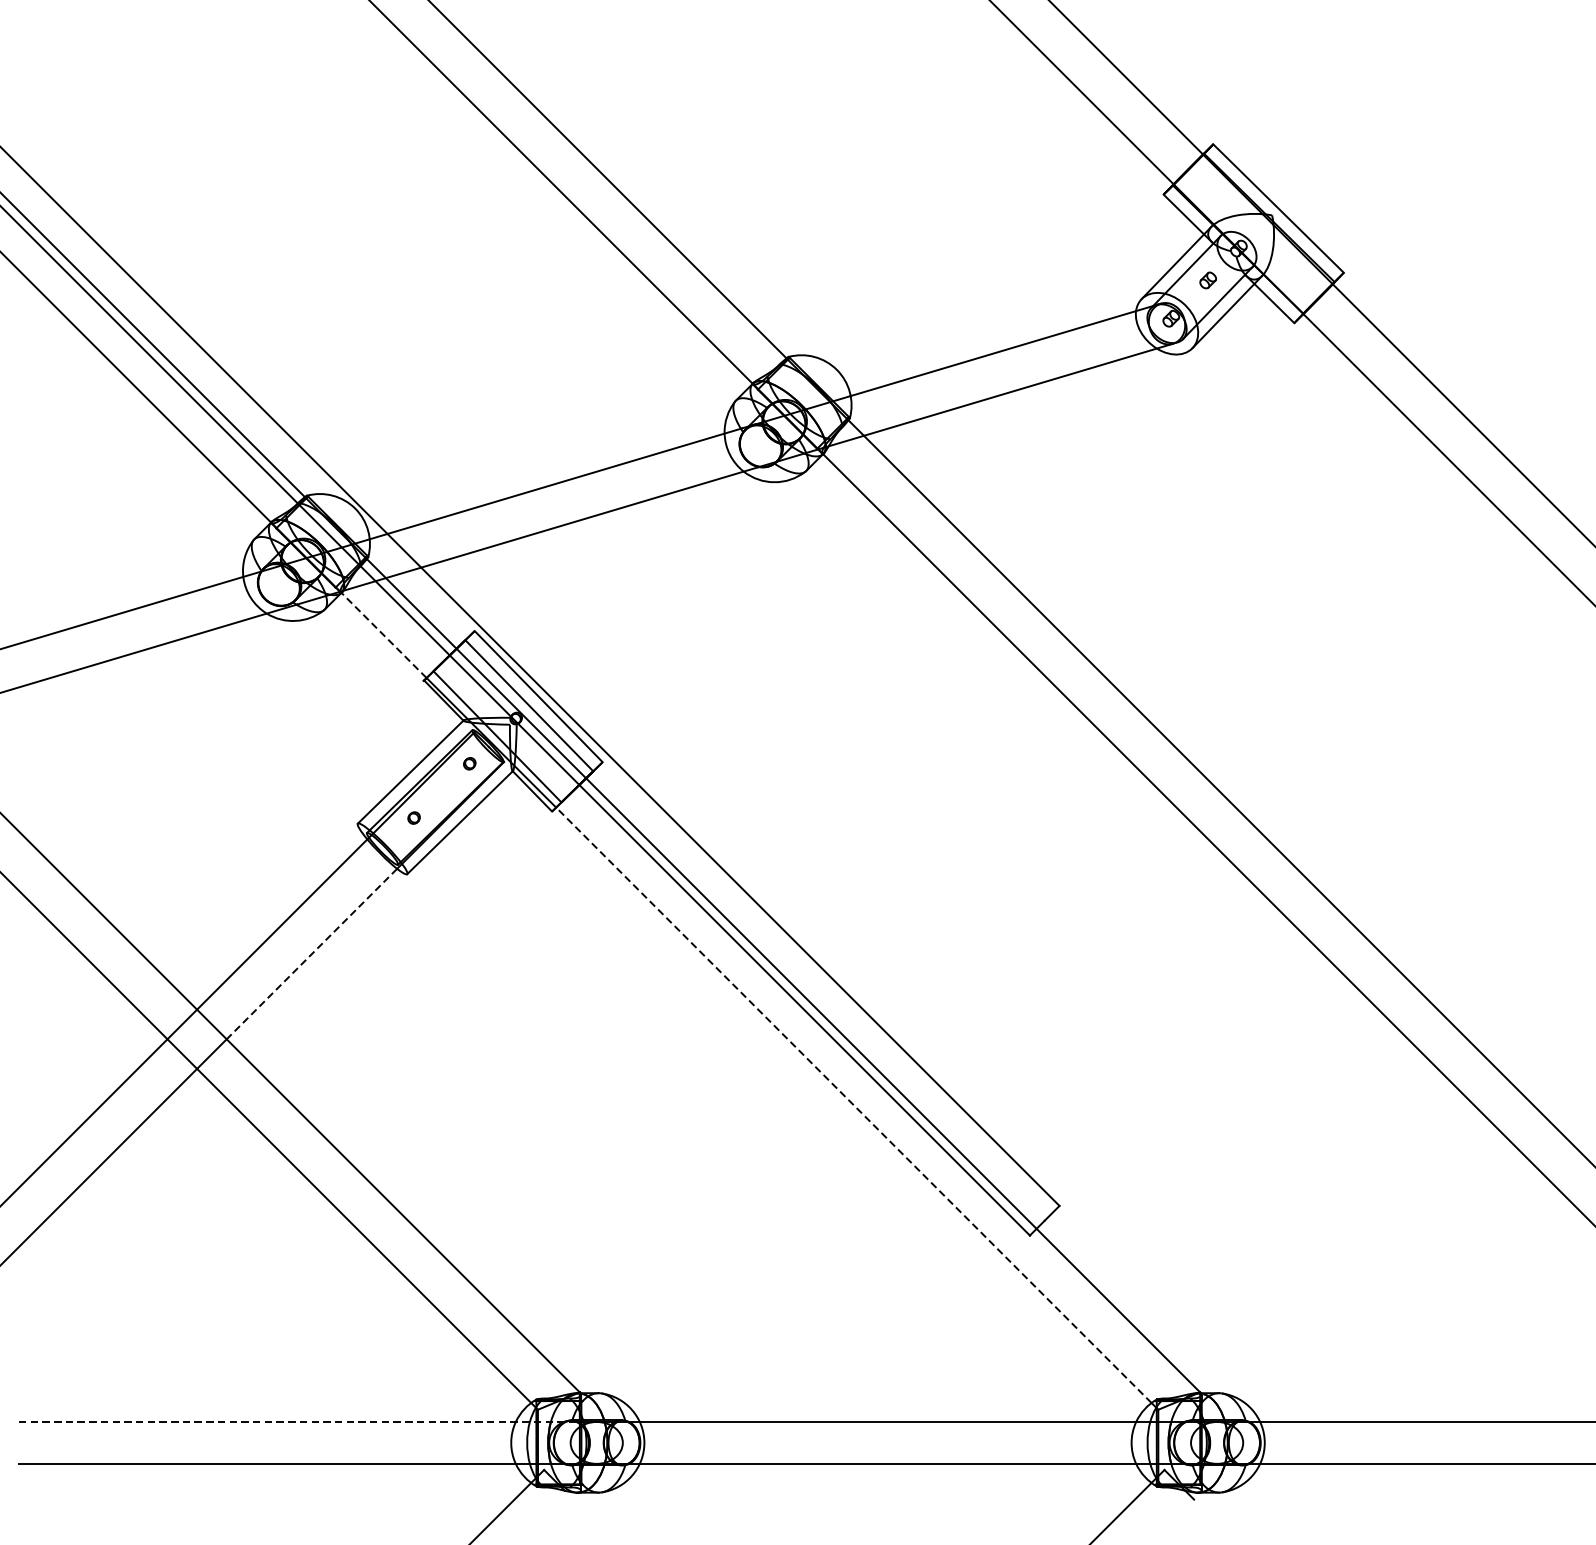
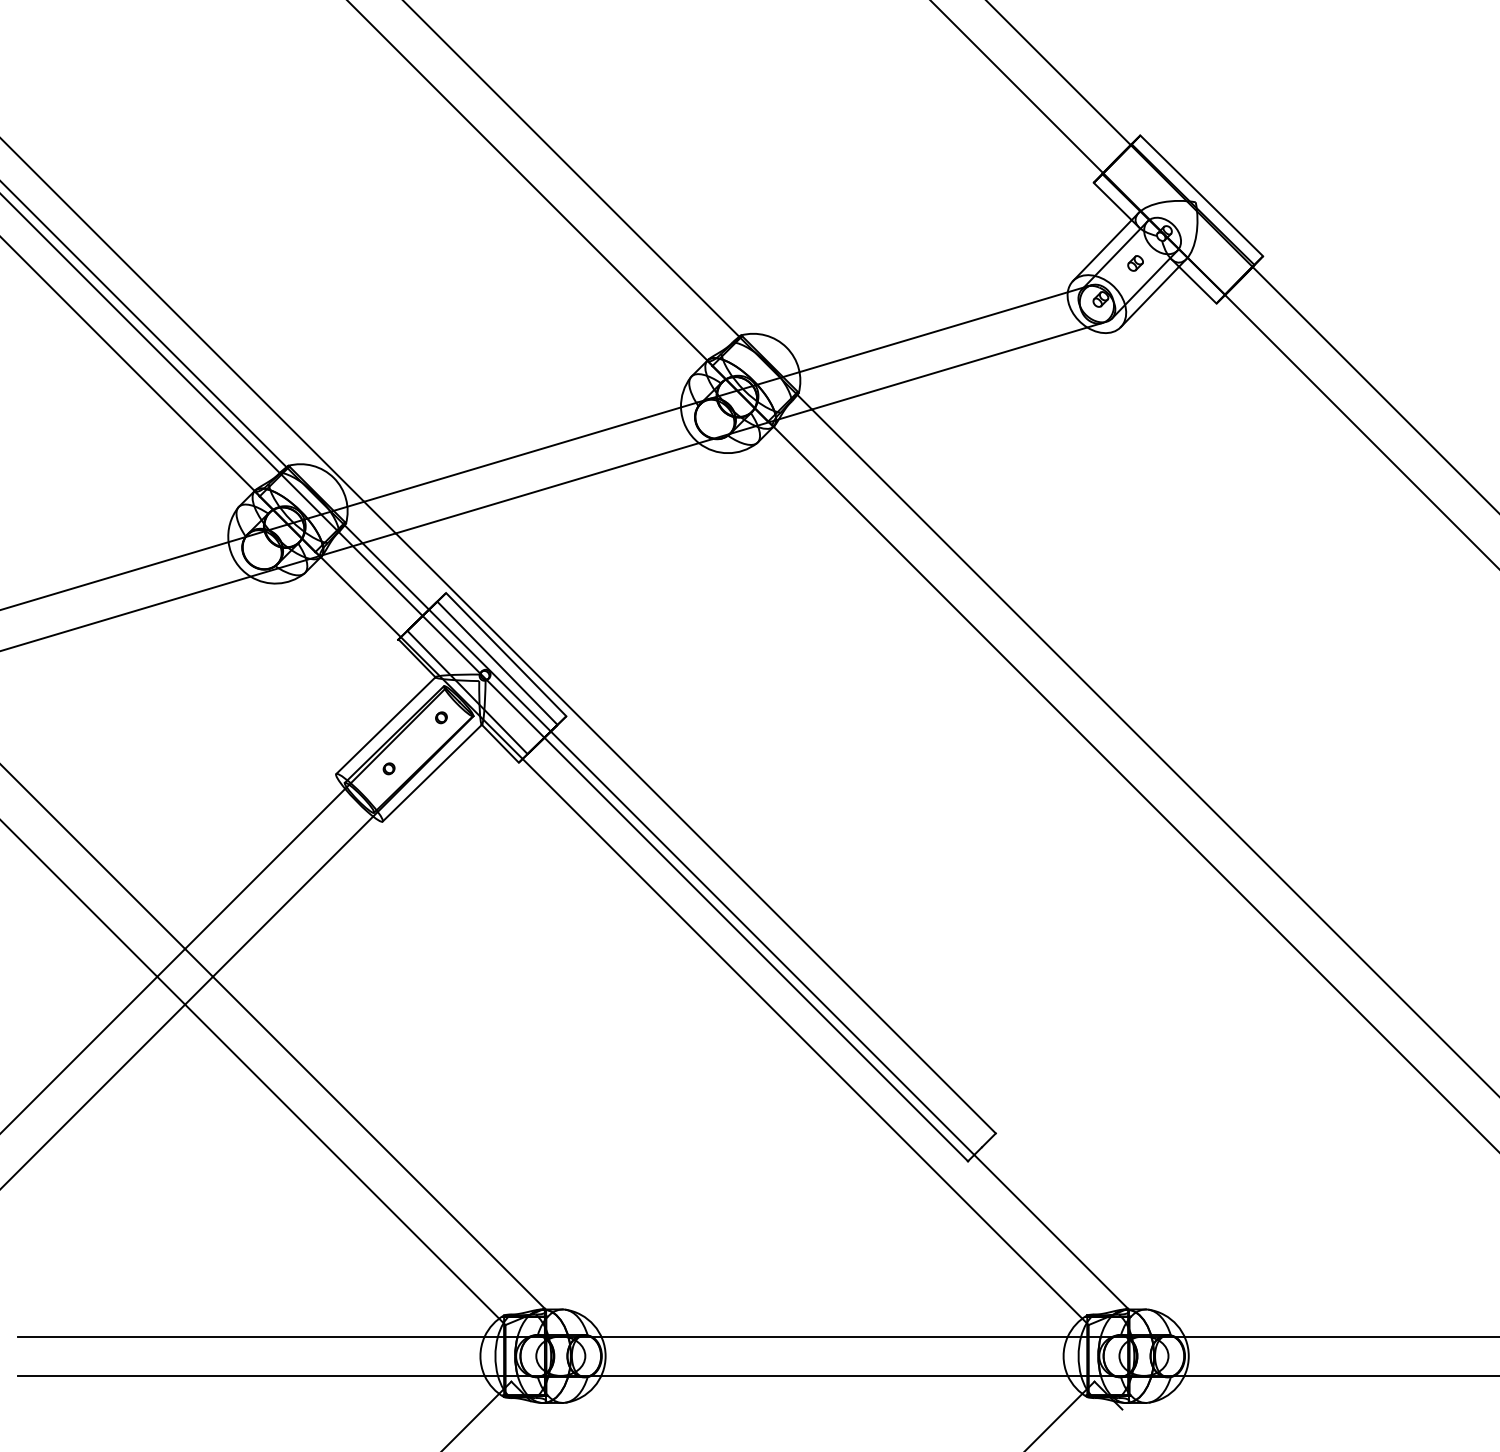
line: (383, 634) -> (360, 596), dashed -> solid
line: (311, 954) -> (292, 897), dashed -> solid
line: (853, 1104) -> (802, 1038), dashed -> solid
line: (297, 1421) -> (279, 1336), dashed -> solid

